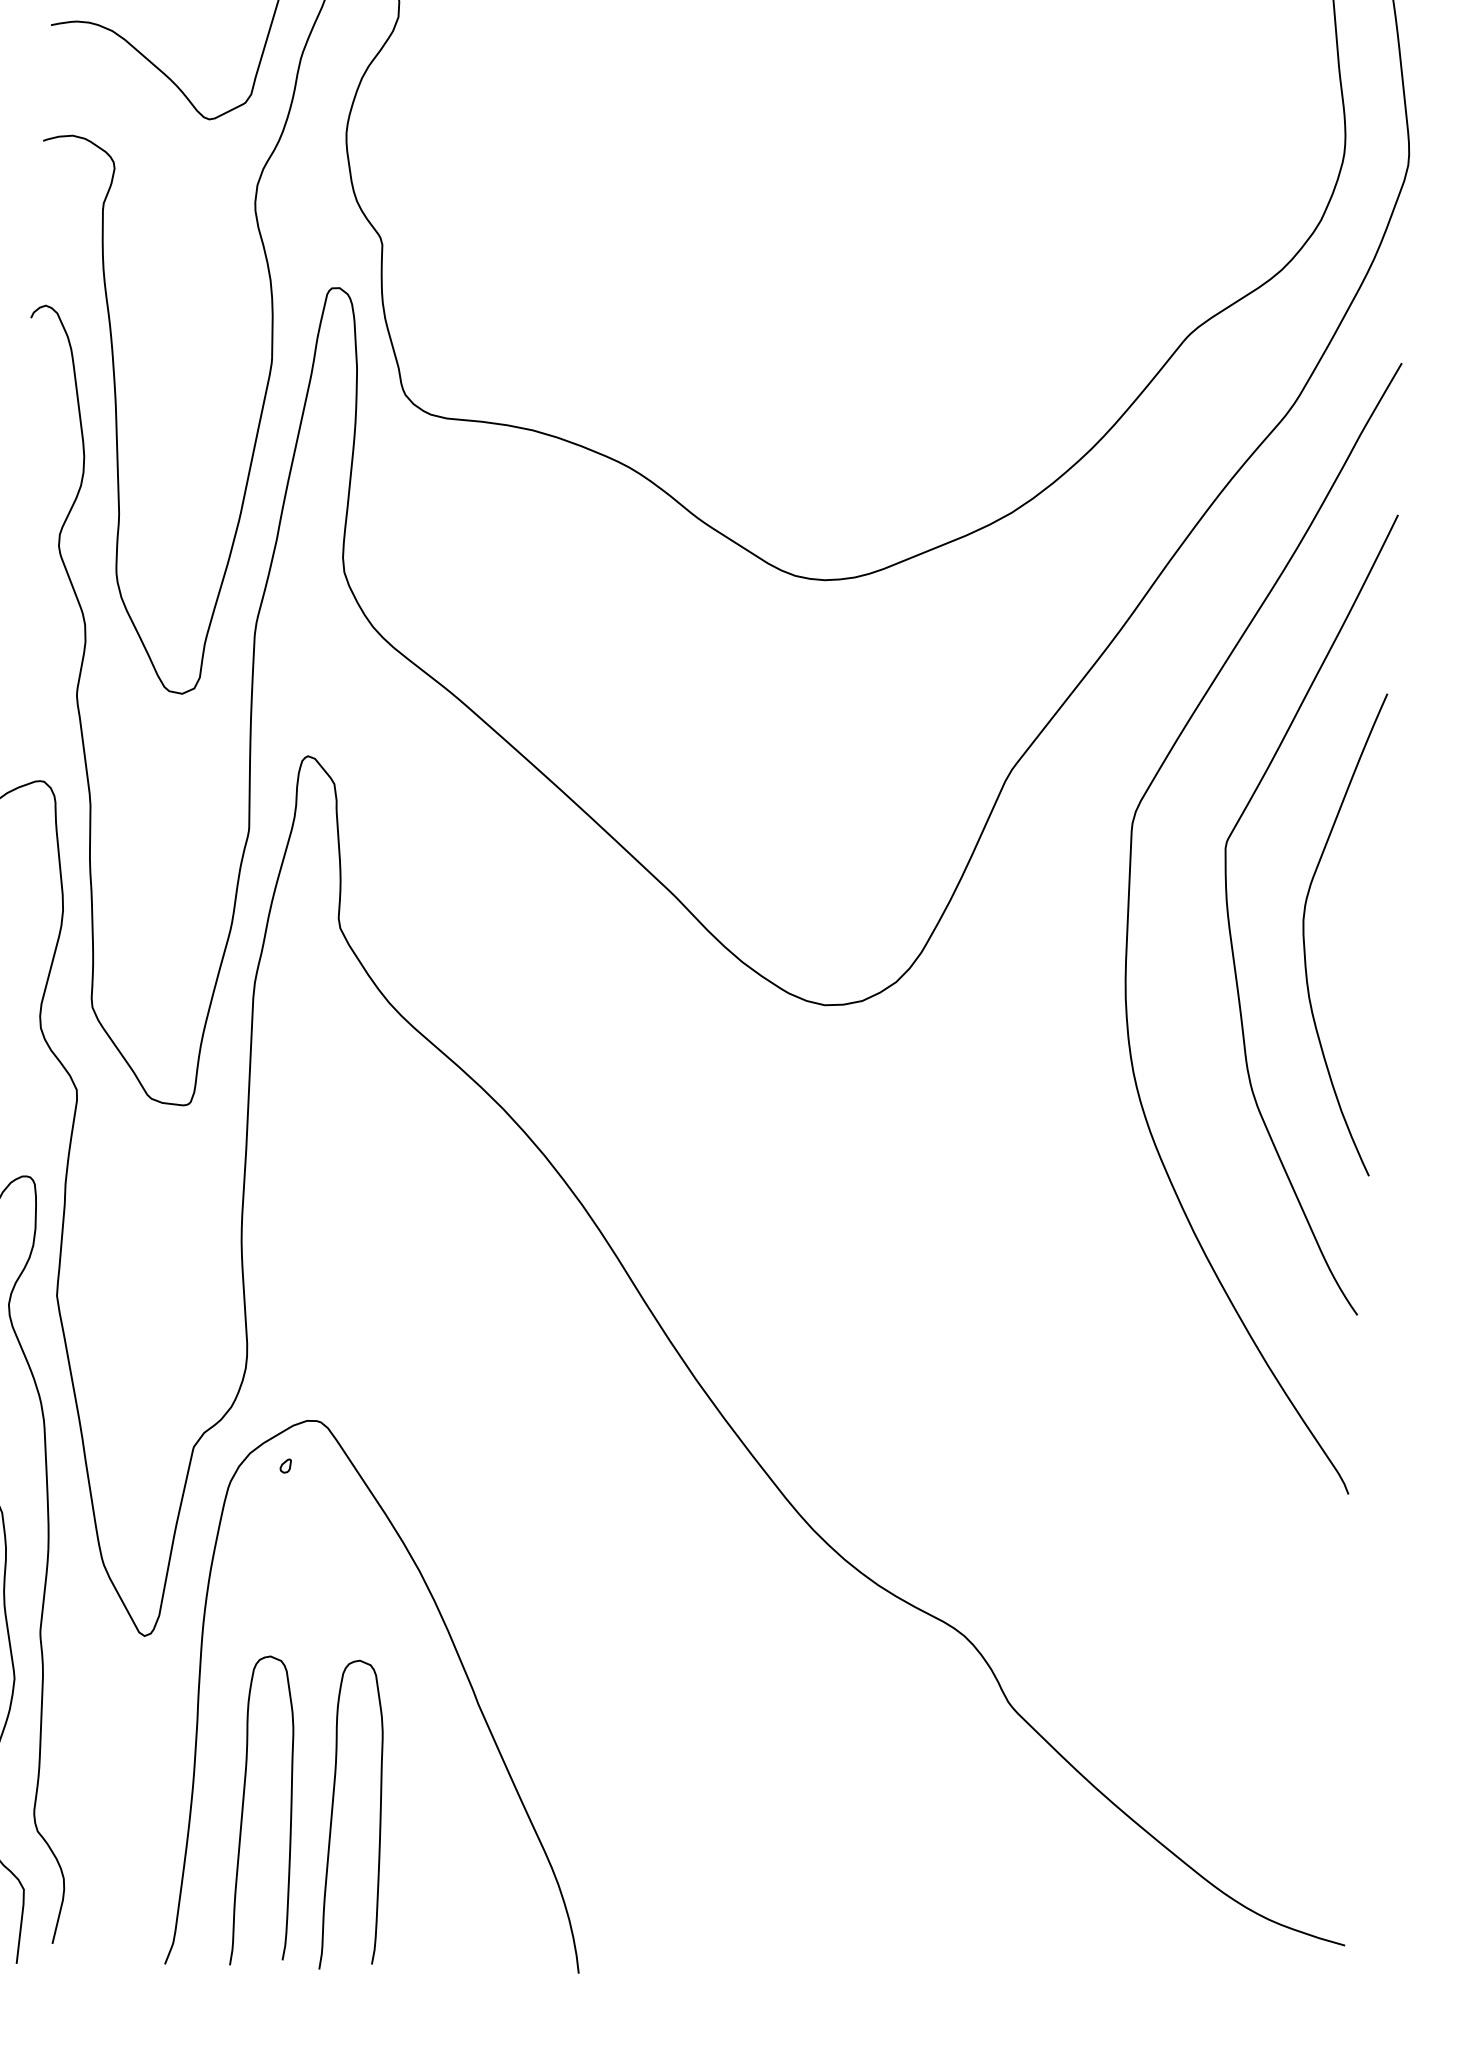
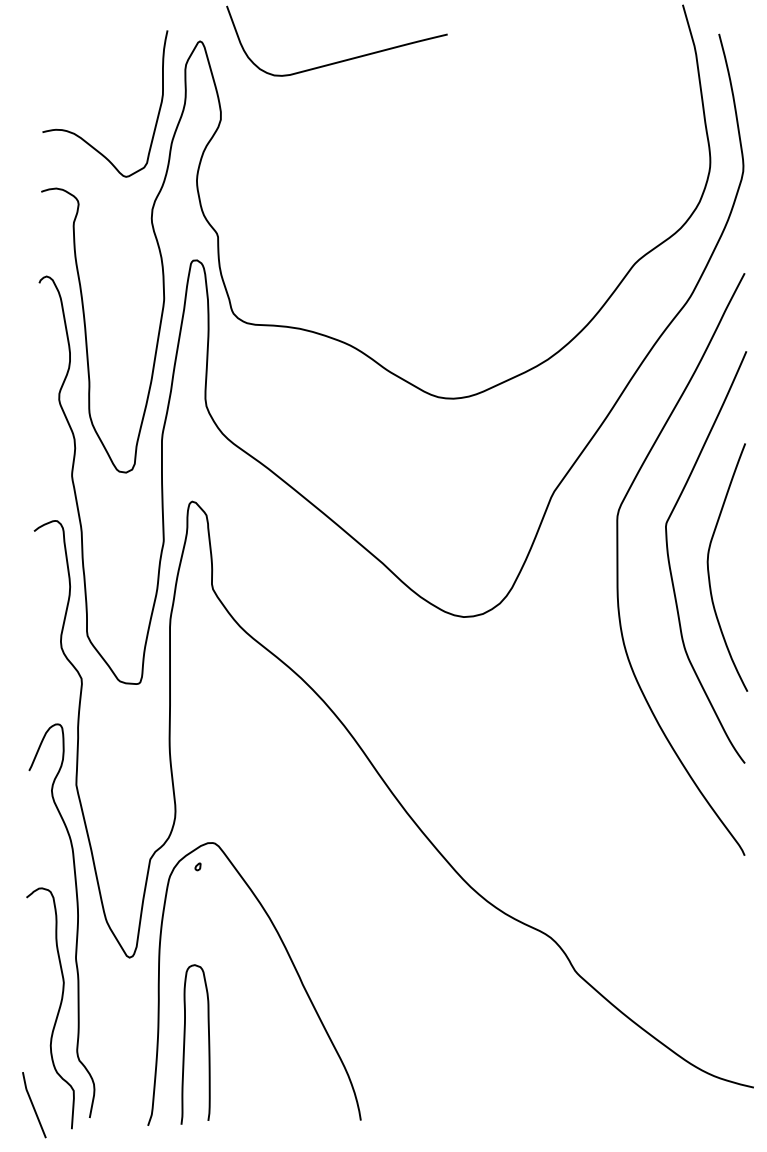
curve: (334, 1812) -> (231, 1043), removed

